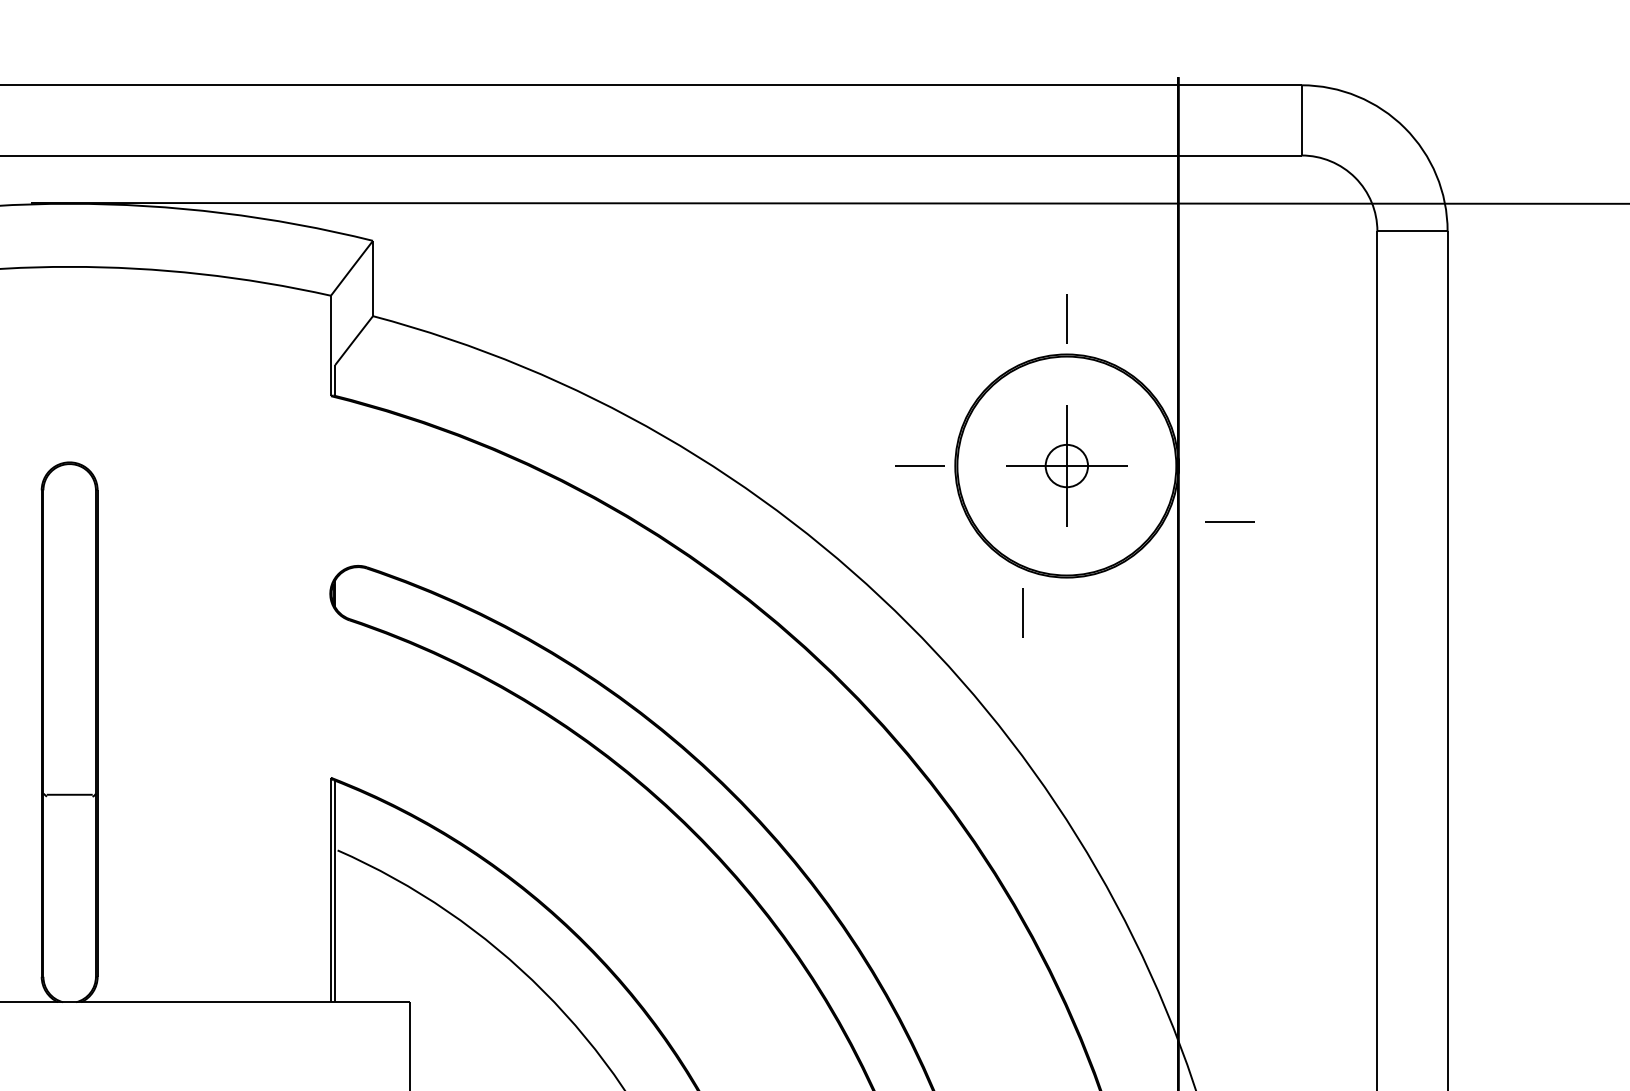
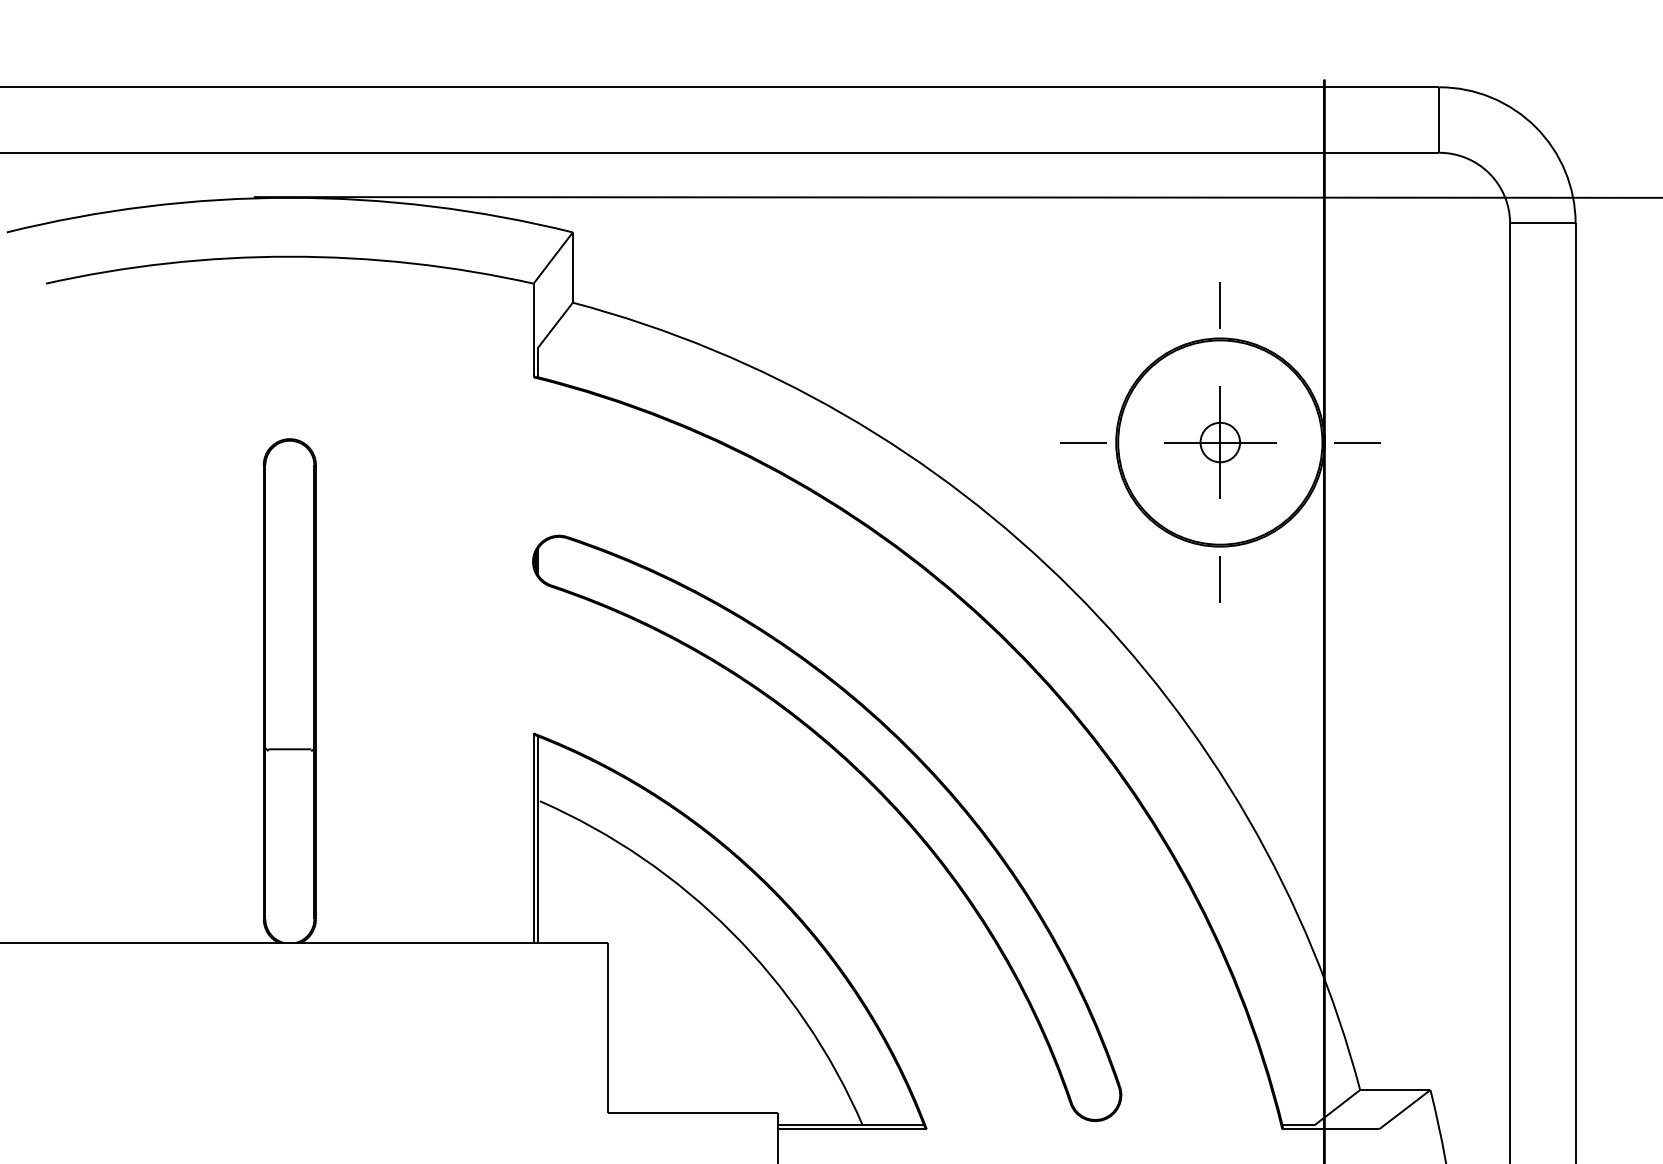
line: (1229, 521) -> (1357, 442), moved
line: (1022, 612) -> (1219, 579), moved

